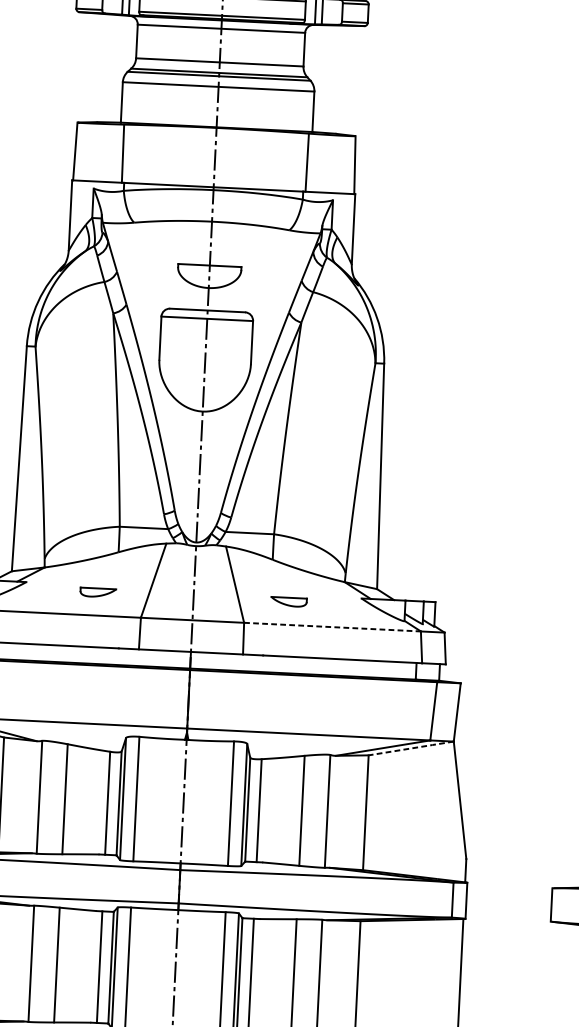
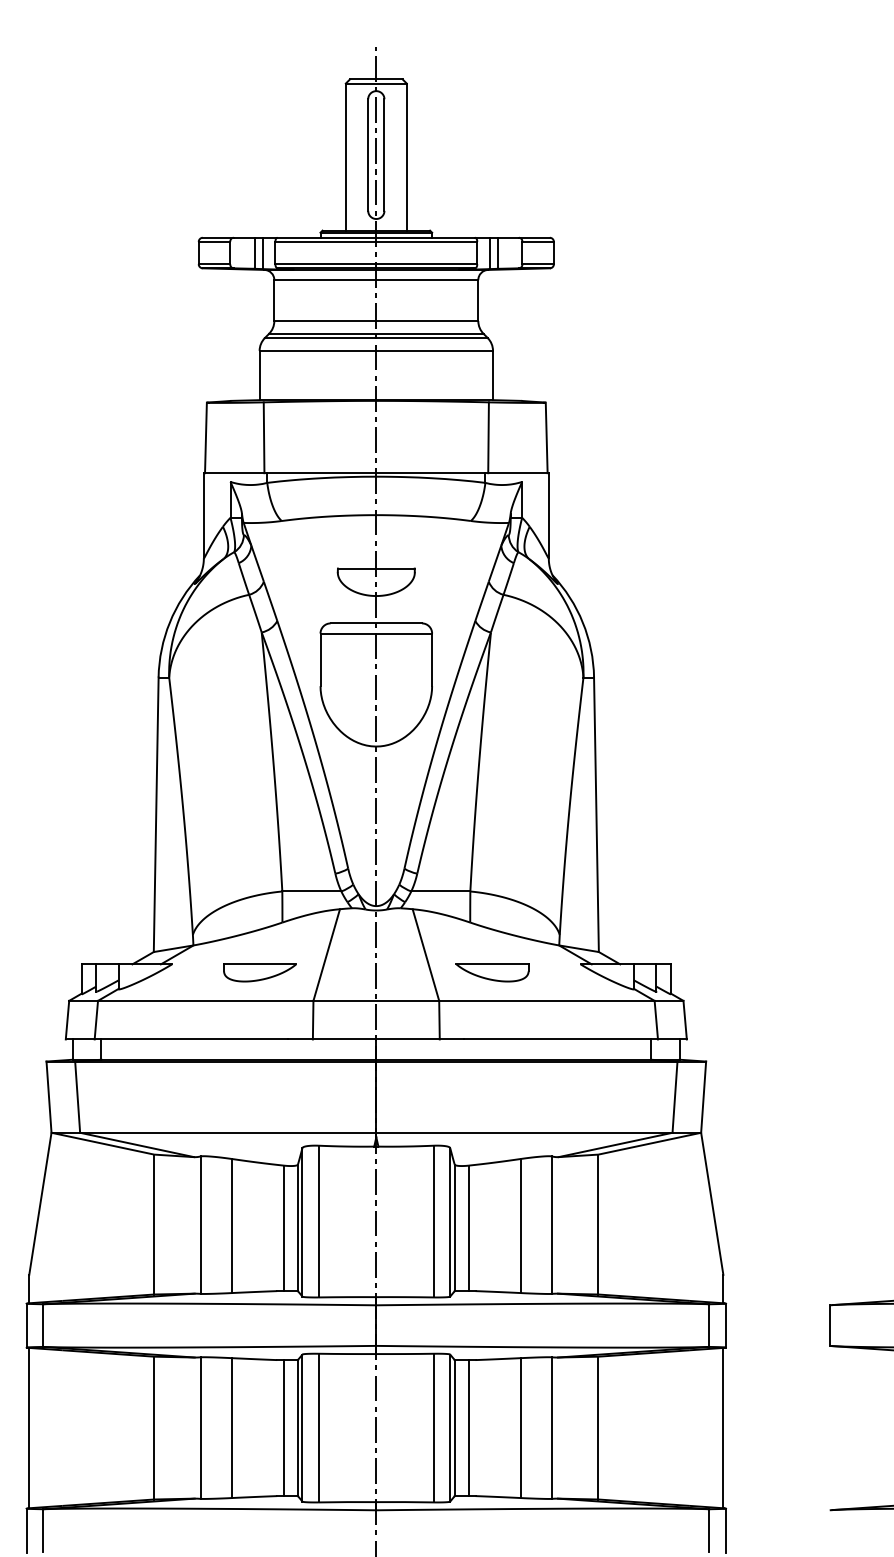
part: (97, 592) -> (259, 972), size x1.67
part: (289, 601) -> (492, 972), size x1.67
line: (332, 626) -> (546, 1000), dashed -> solid
line: (411, 748) -> (650, 1143), dashed -> solid

